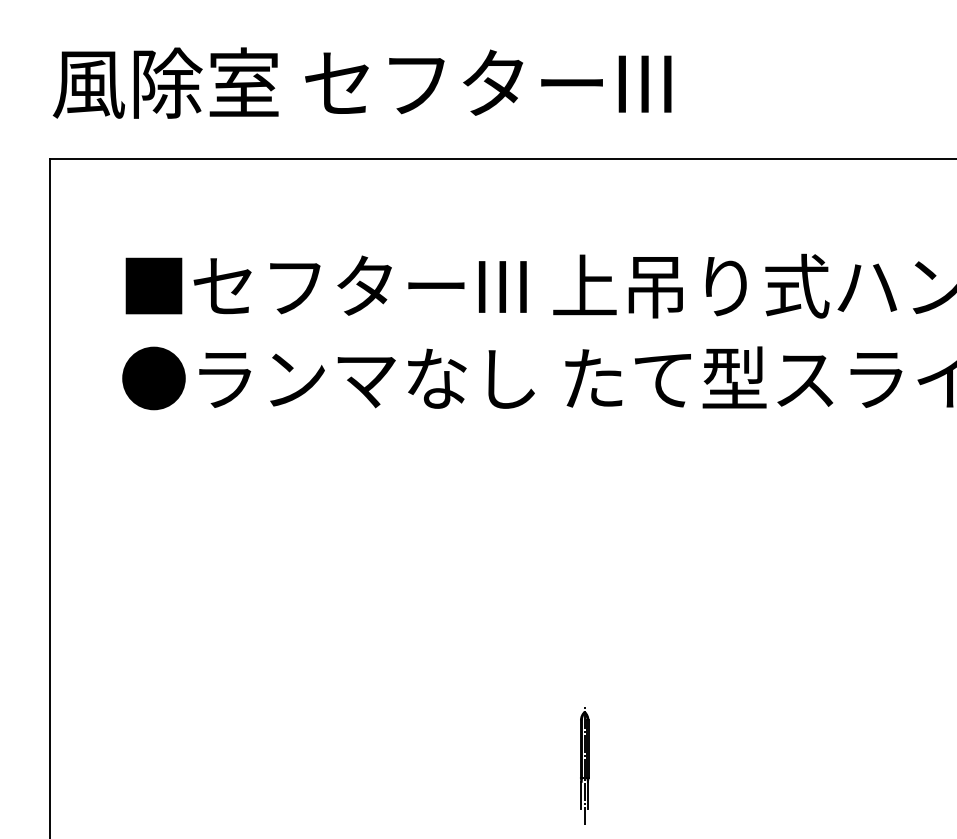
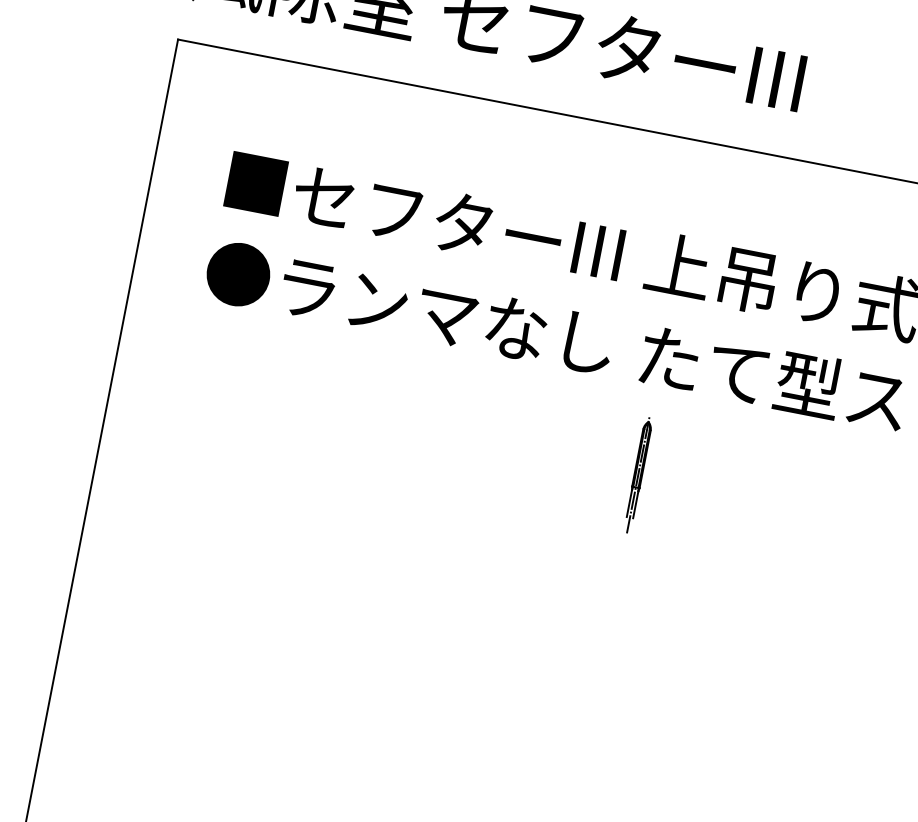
part: (584, 765) -> (638, 474), moved

